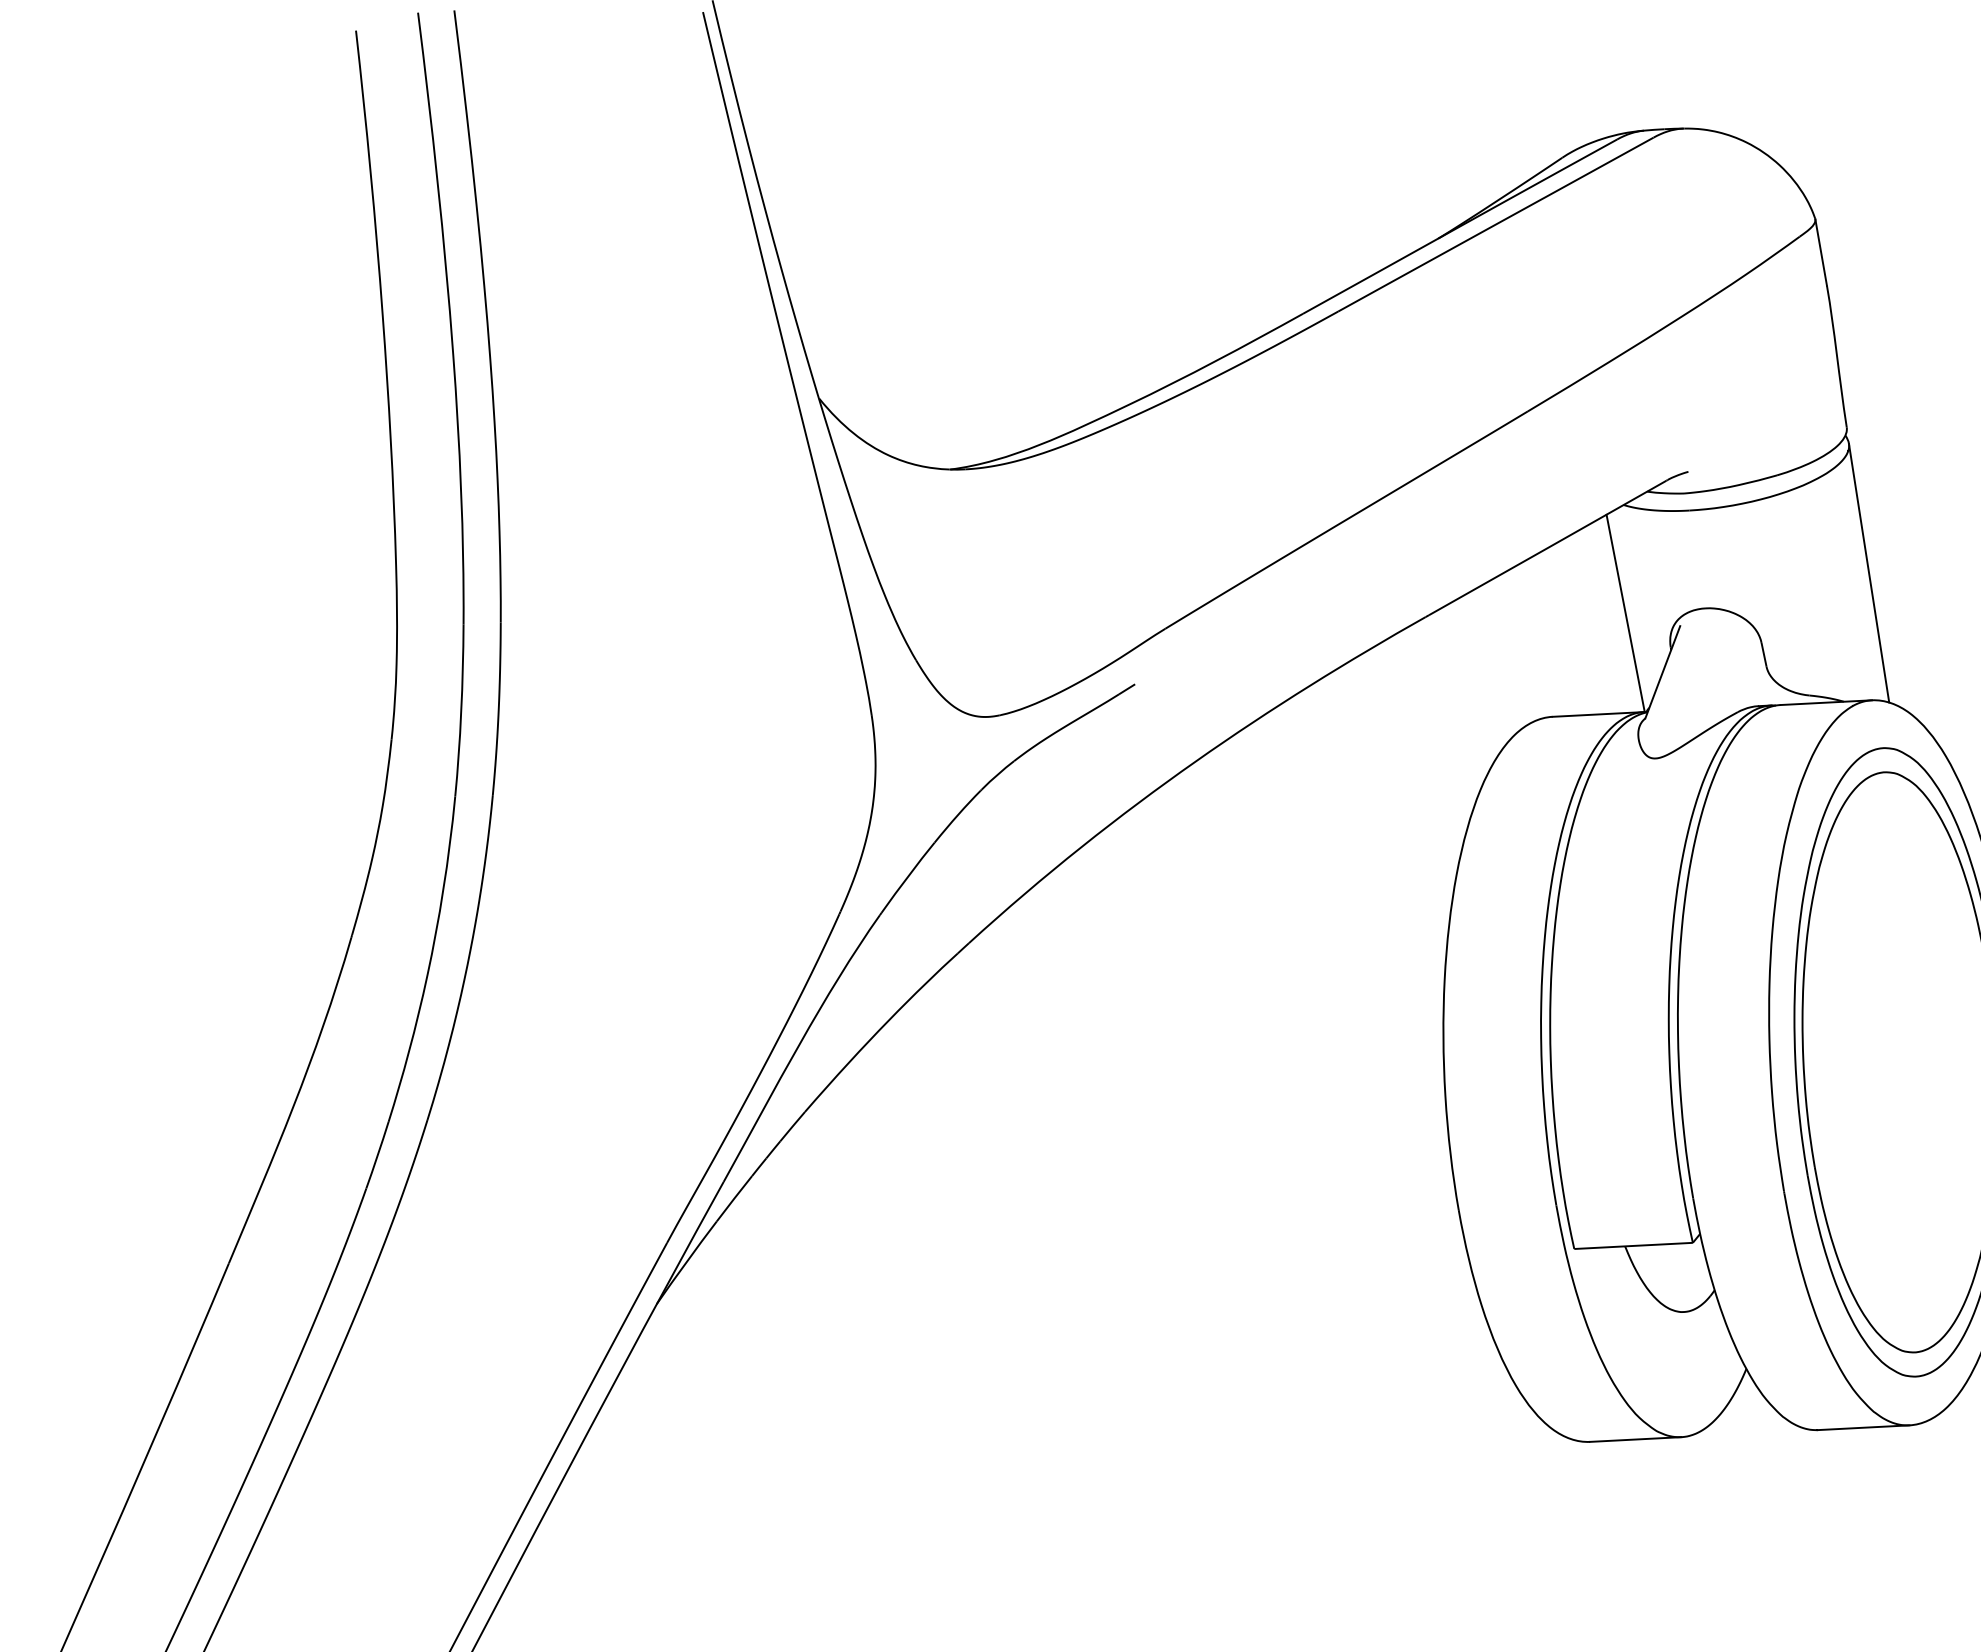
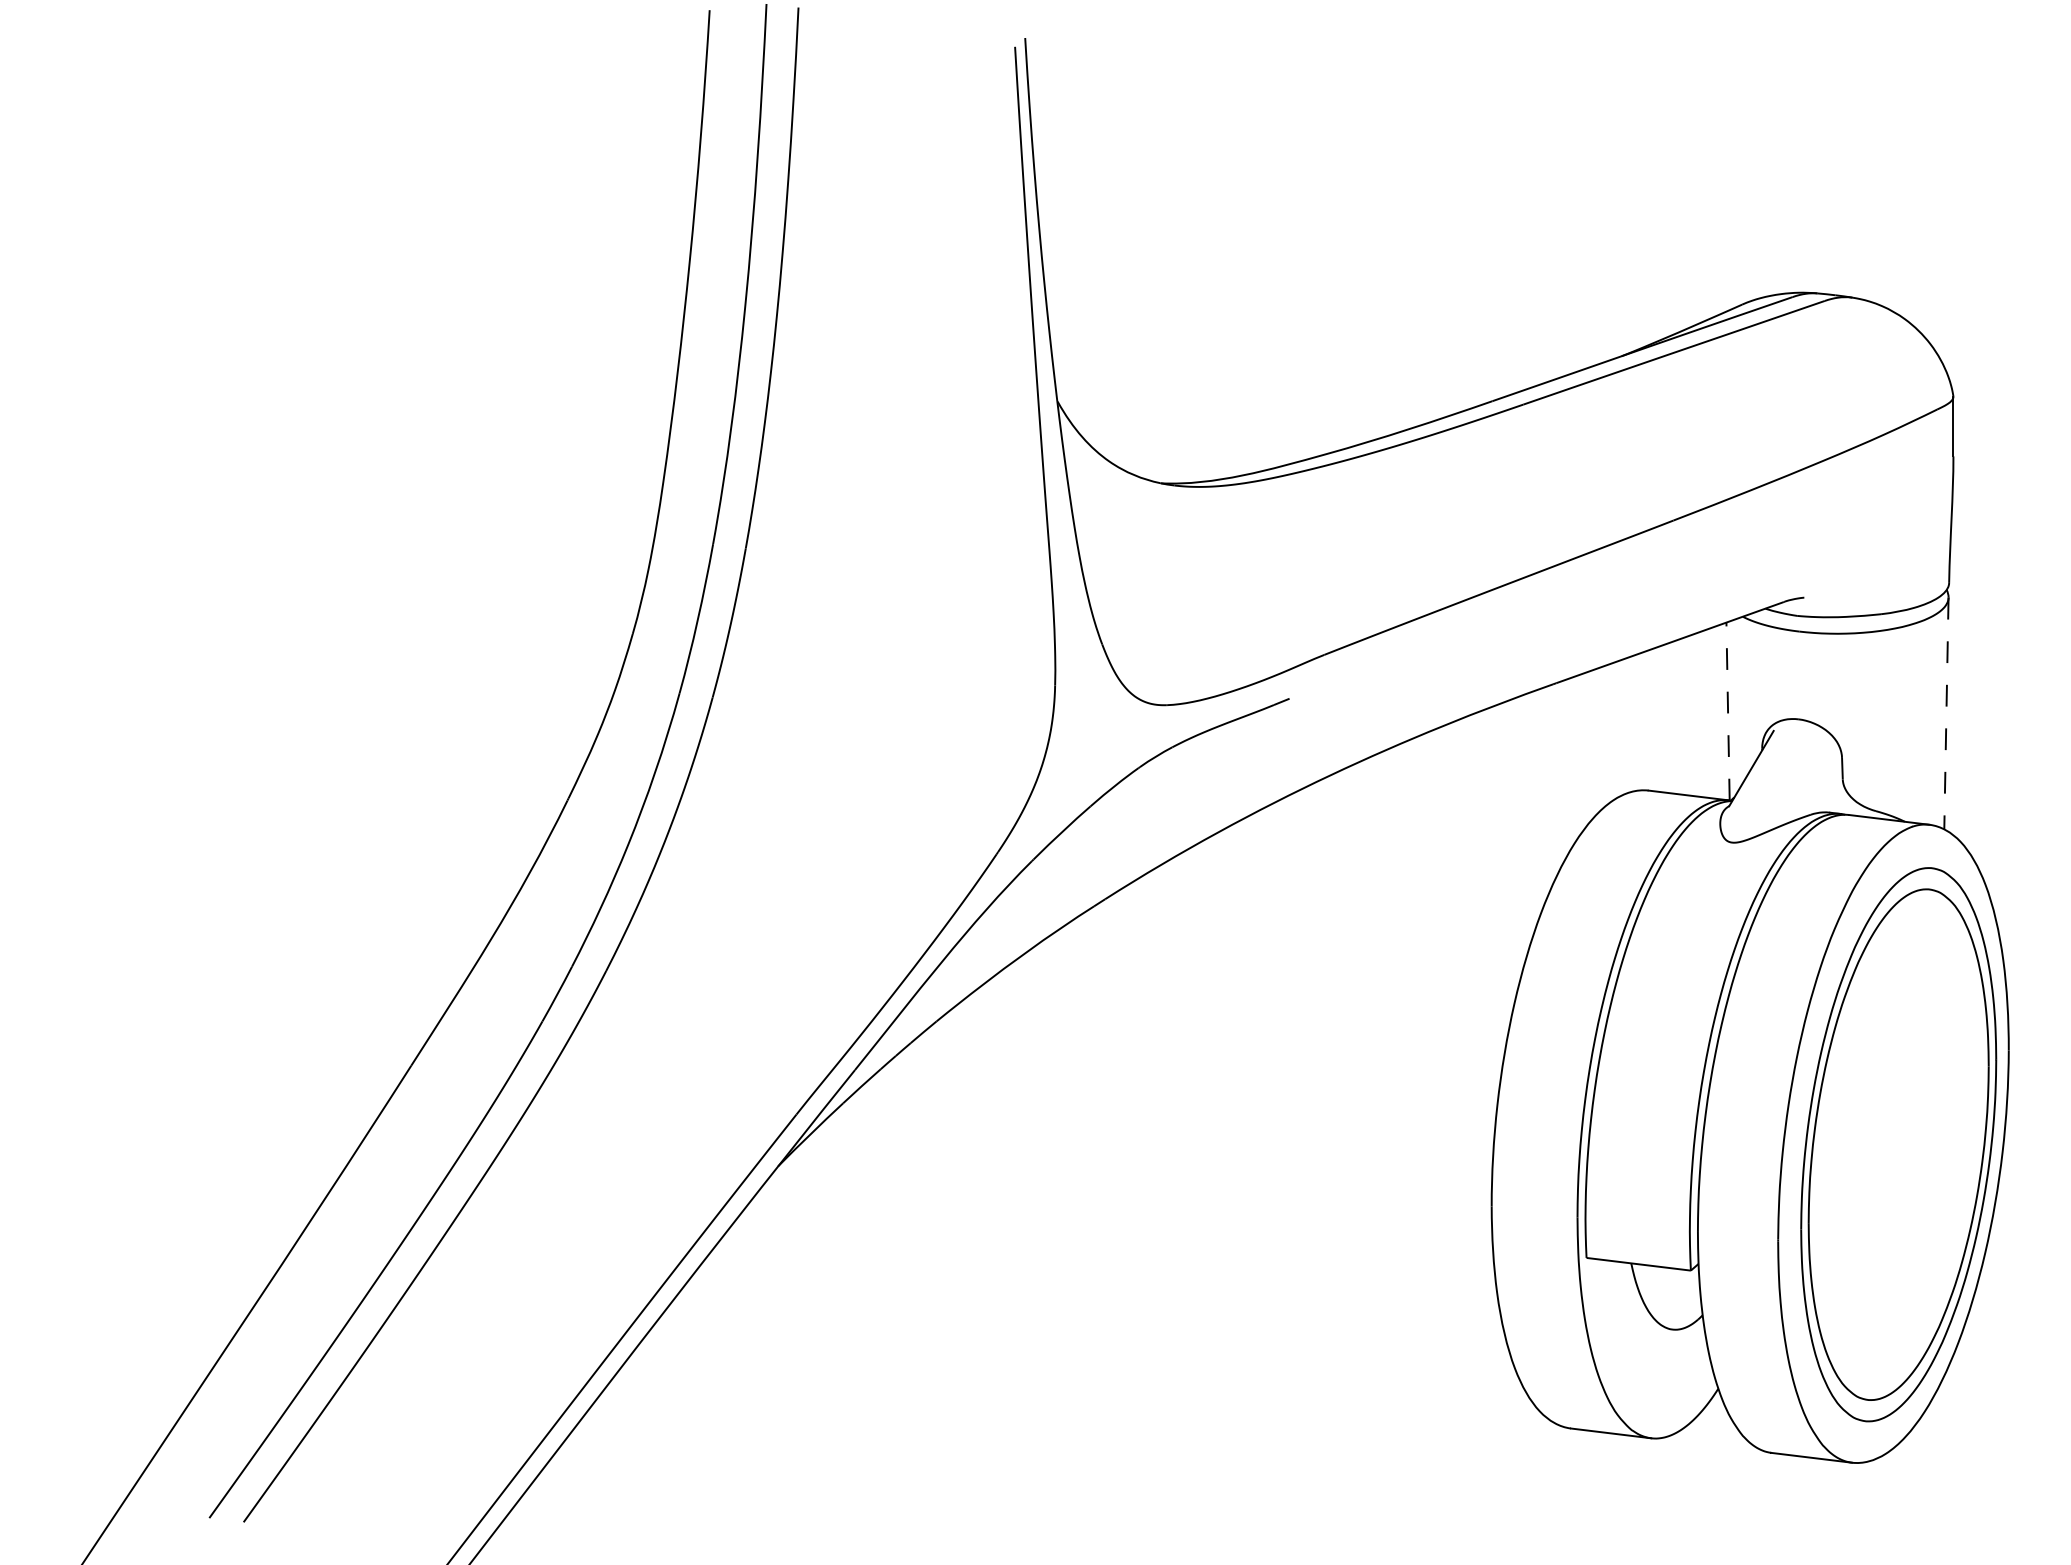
line: (1869, 573) -> (1946, 713), solid -> dashed
line: (1626, 613) -> (1728, 711), solid -> dashed

